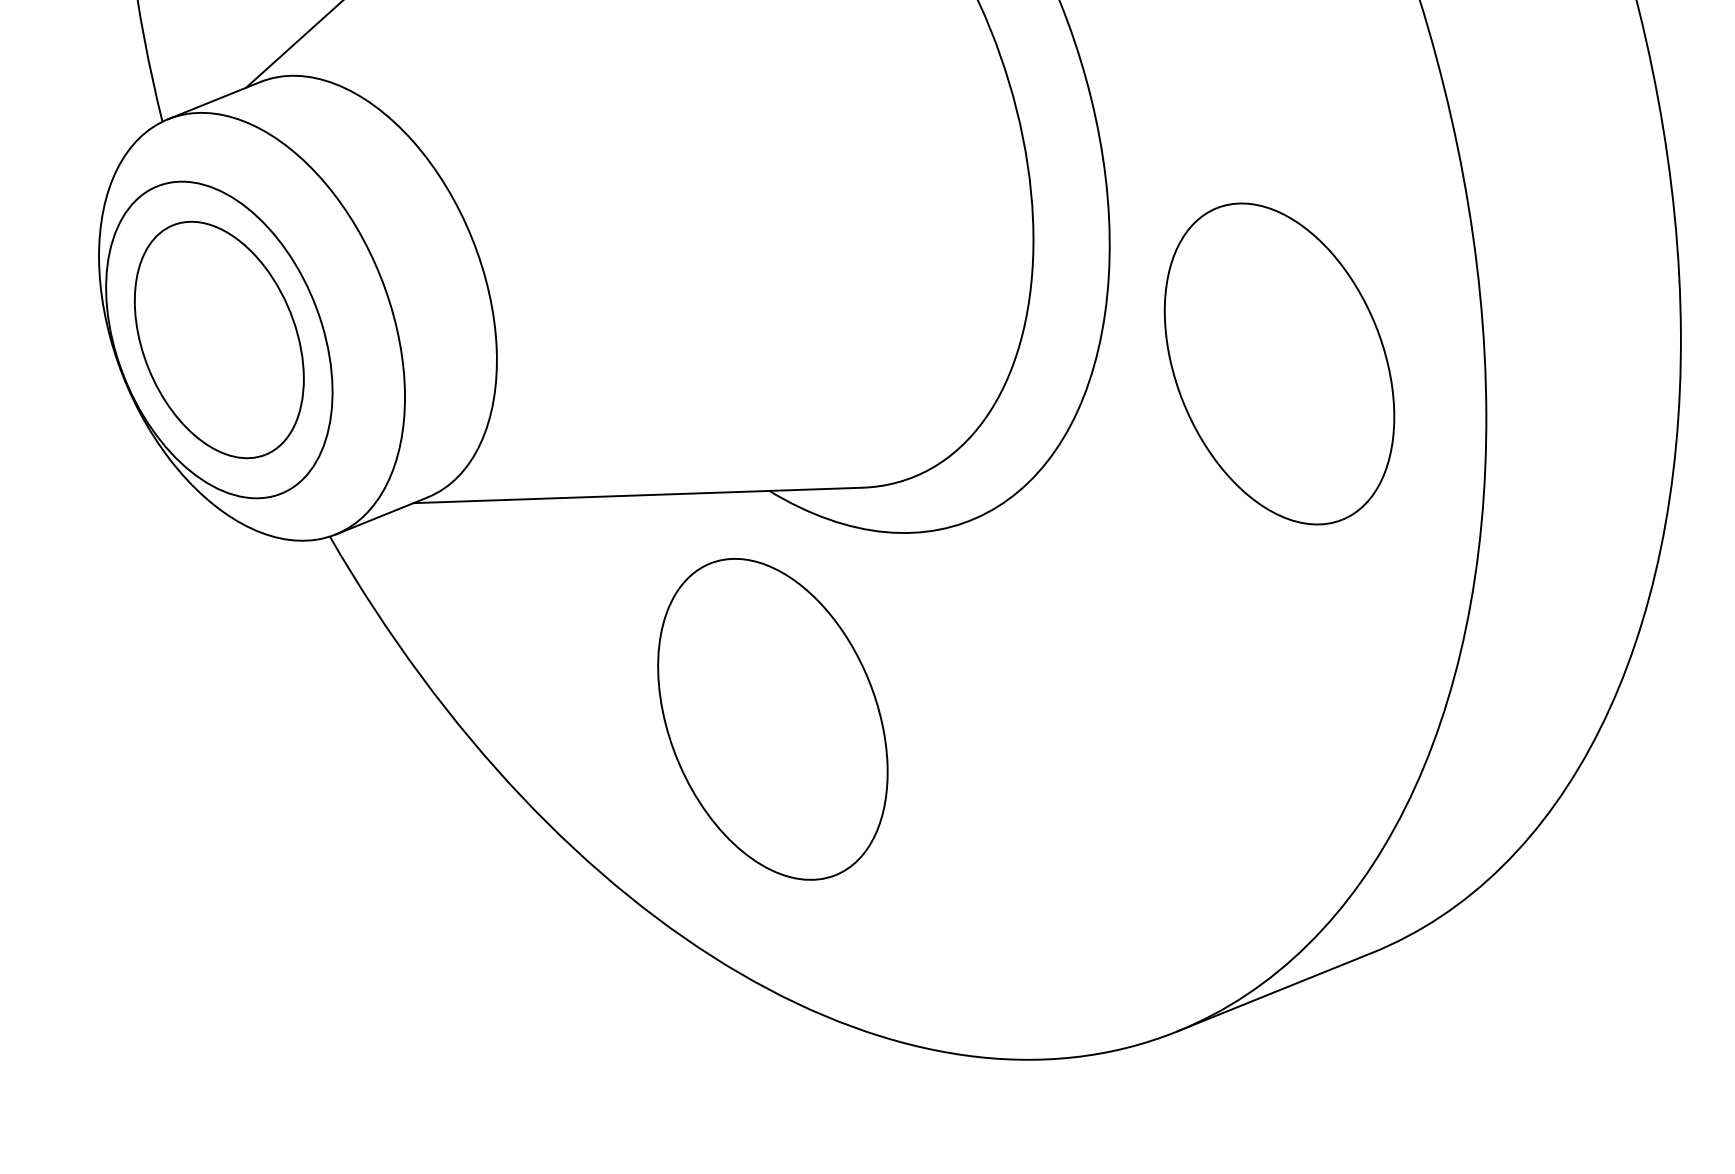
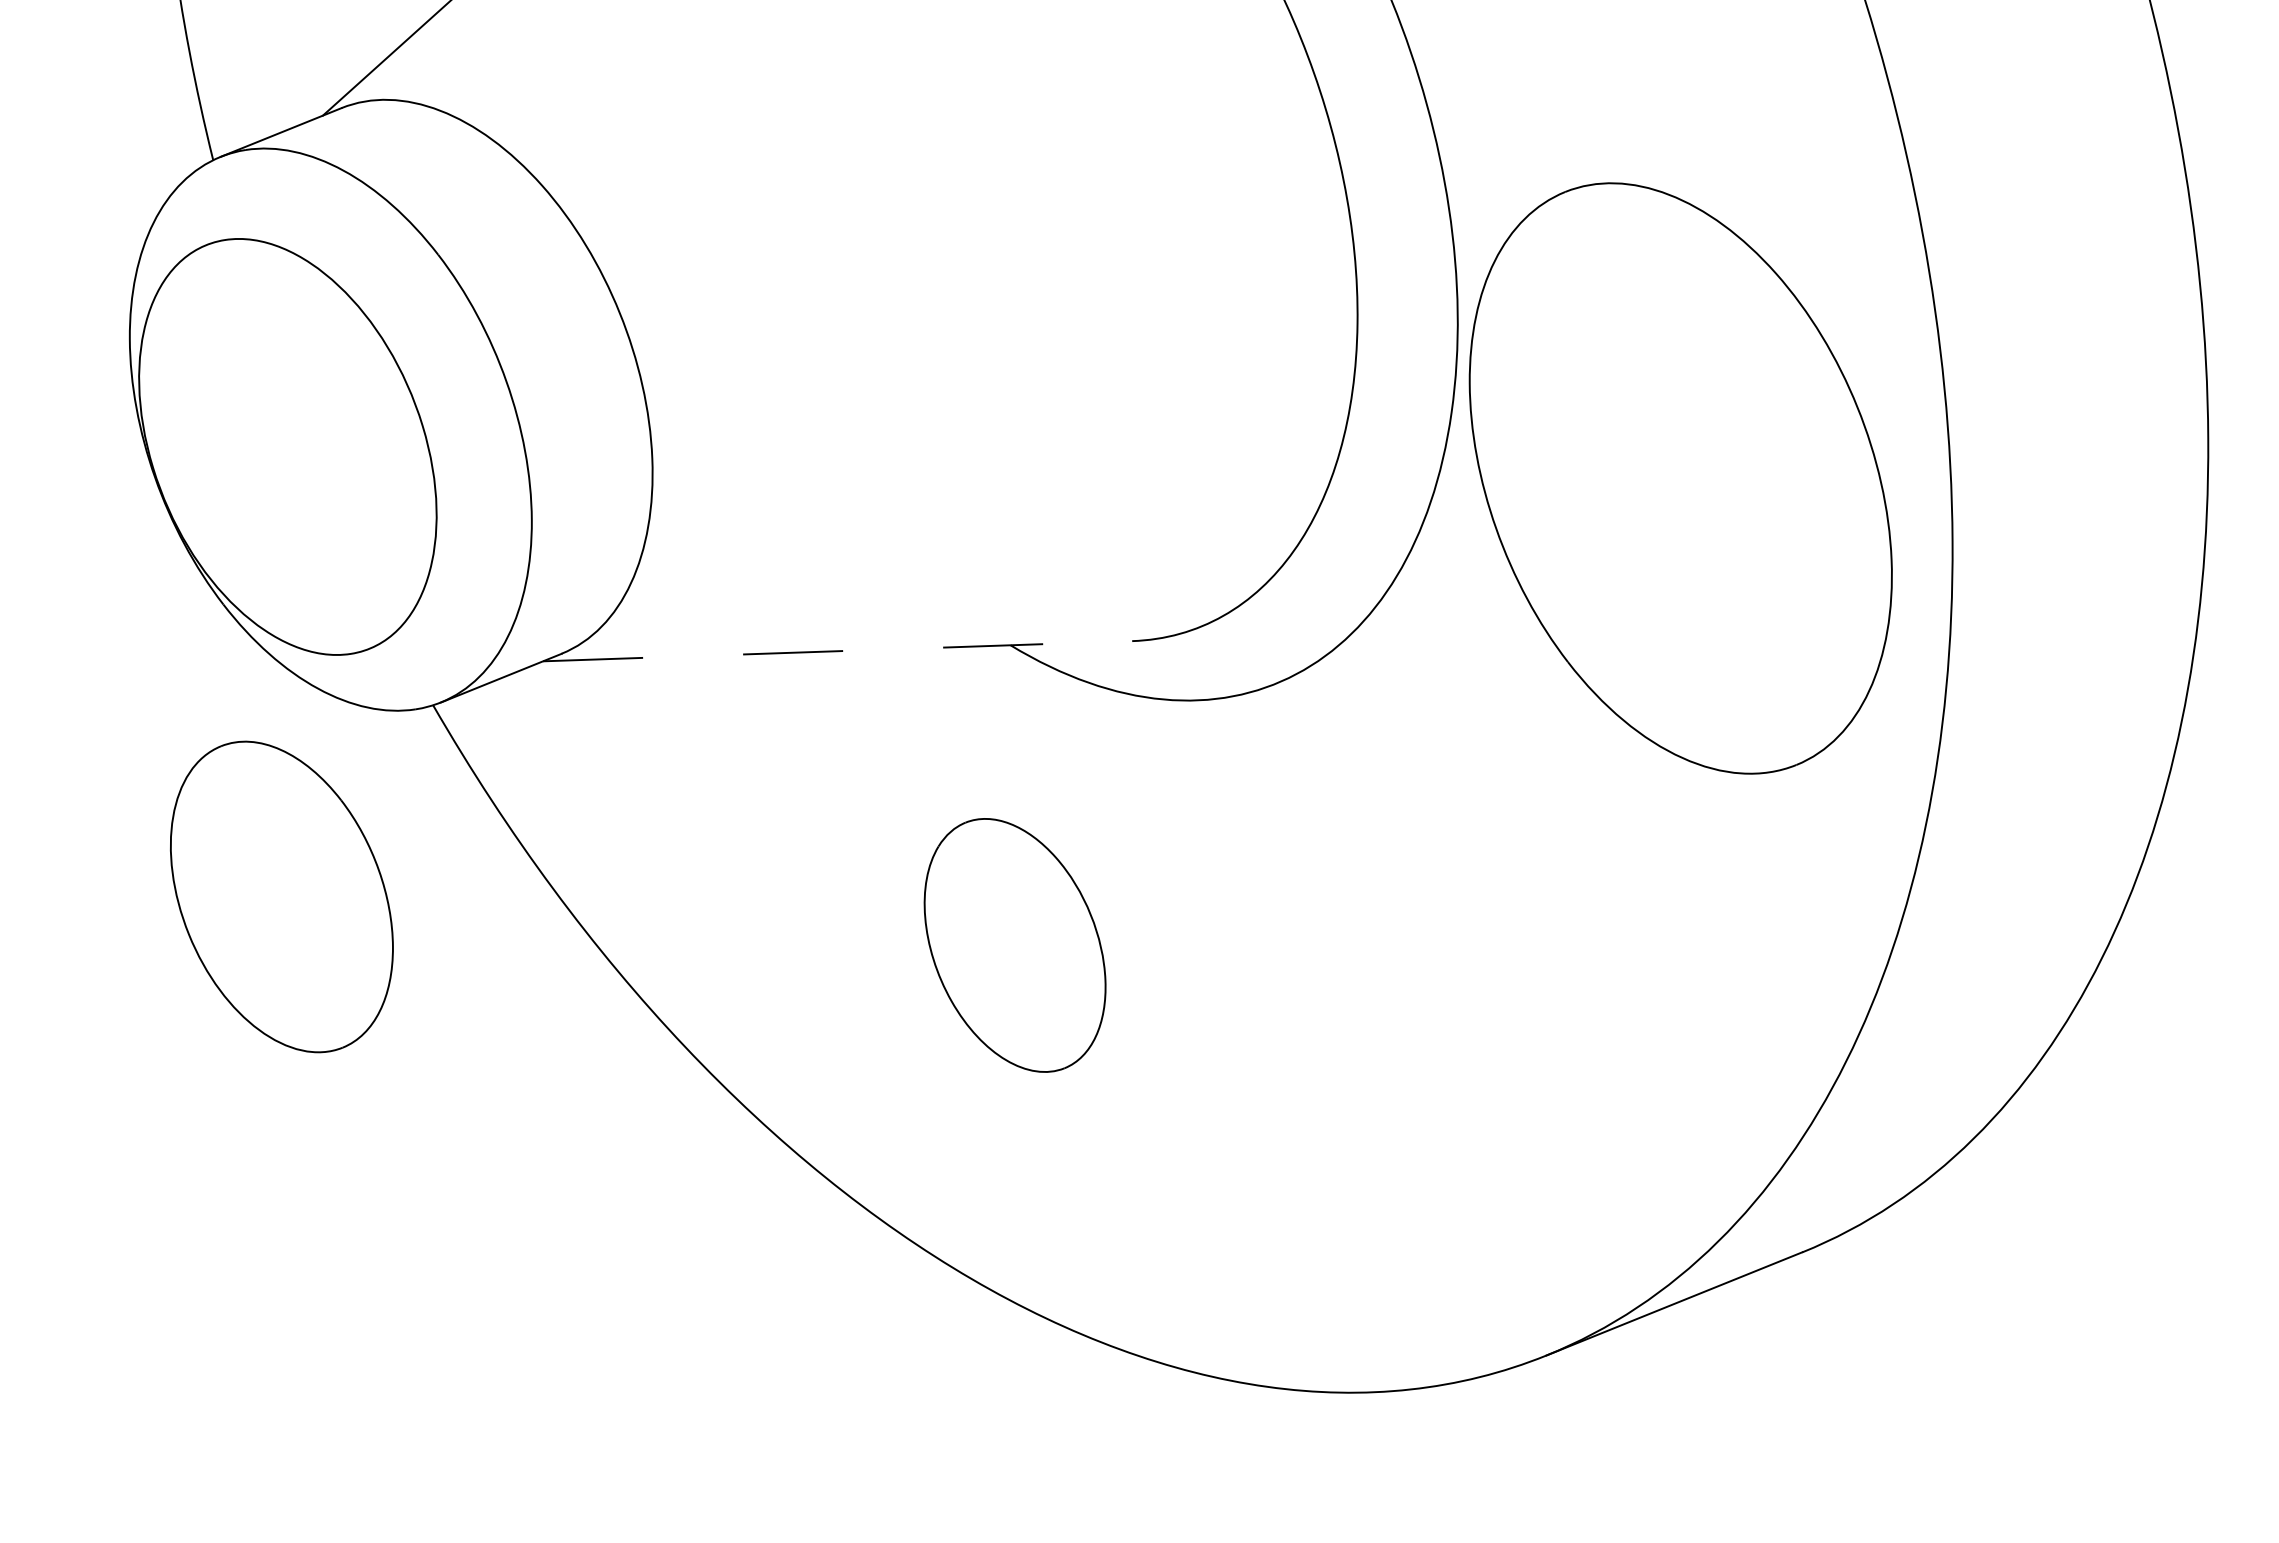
part: (219, 339) -> (281, 896), moved
part: (1279, 363) -> (1680, 478), size x1.4
line: (637, 495) -> (837, 651), solid -> dashed
part: (772, 719) -> (1014, 945), size x0.6

